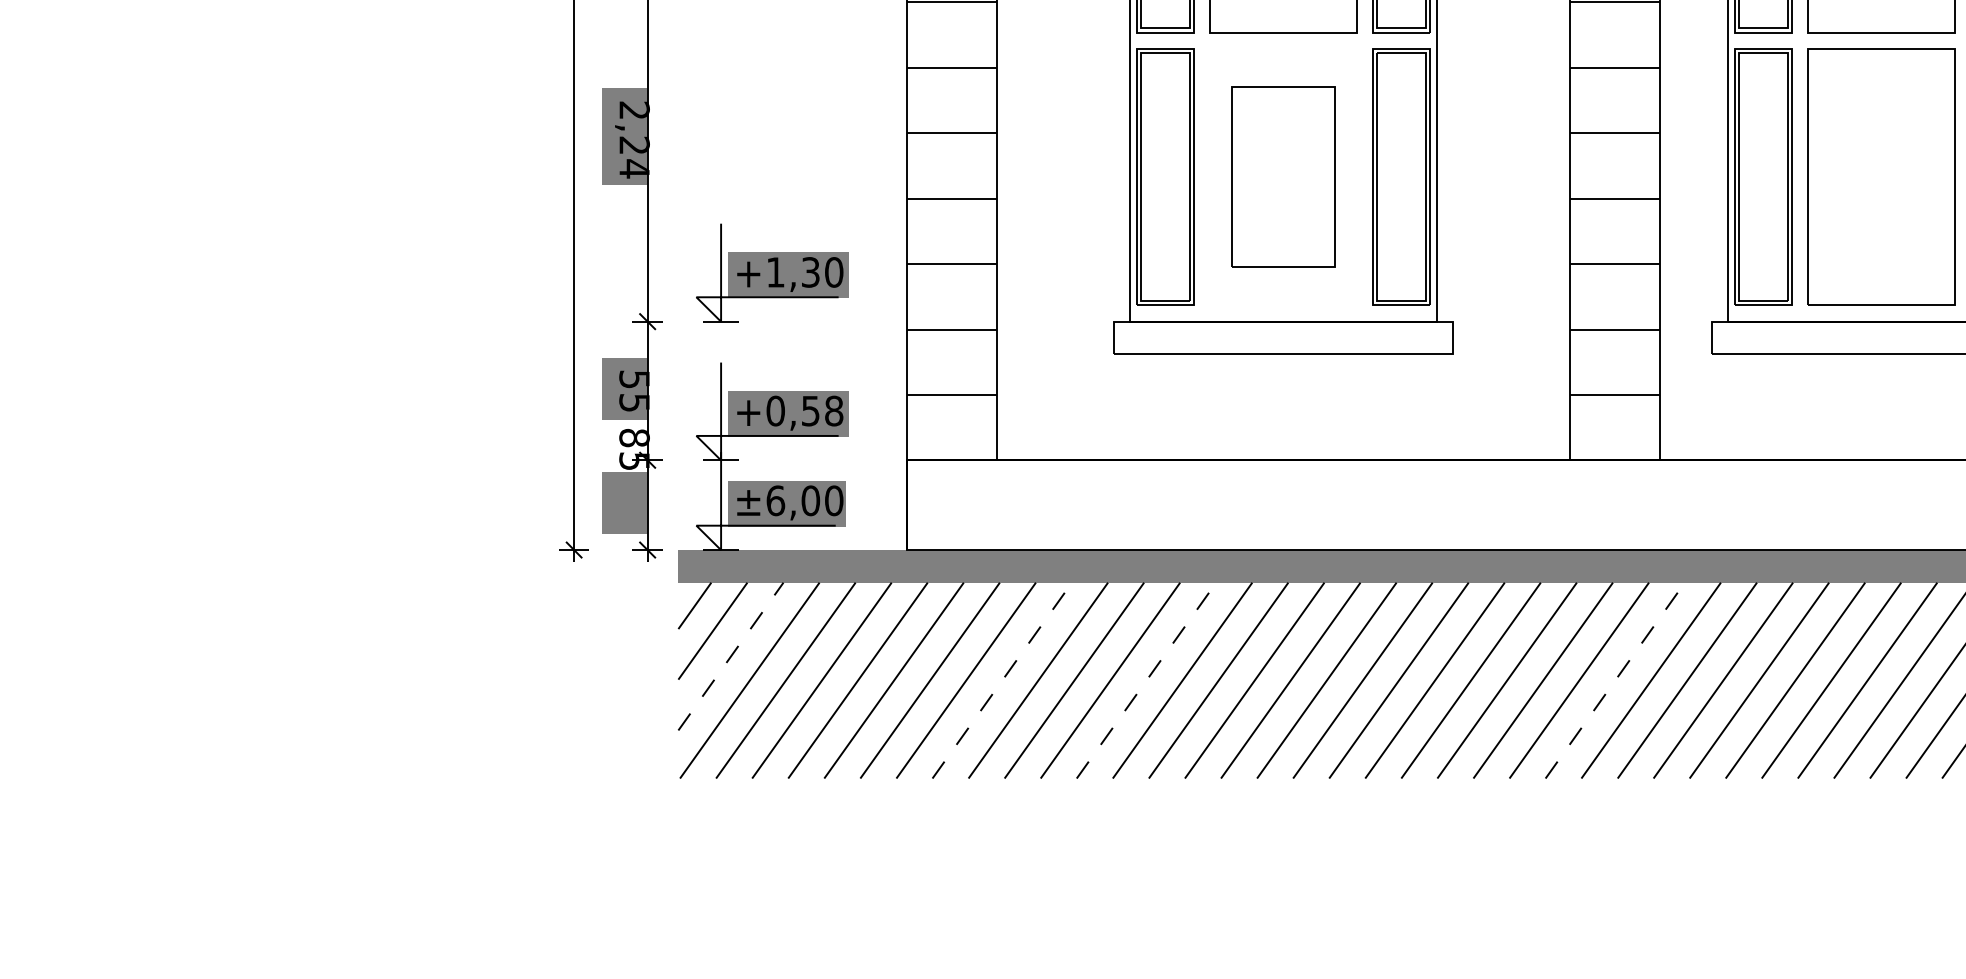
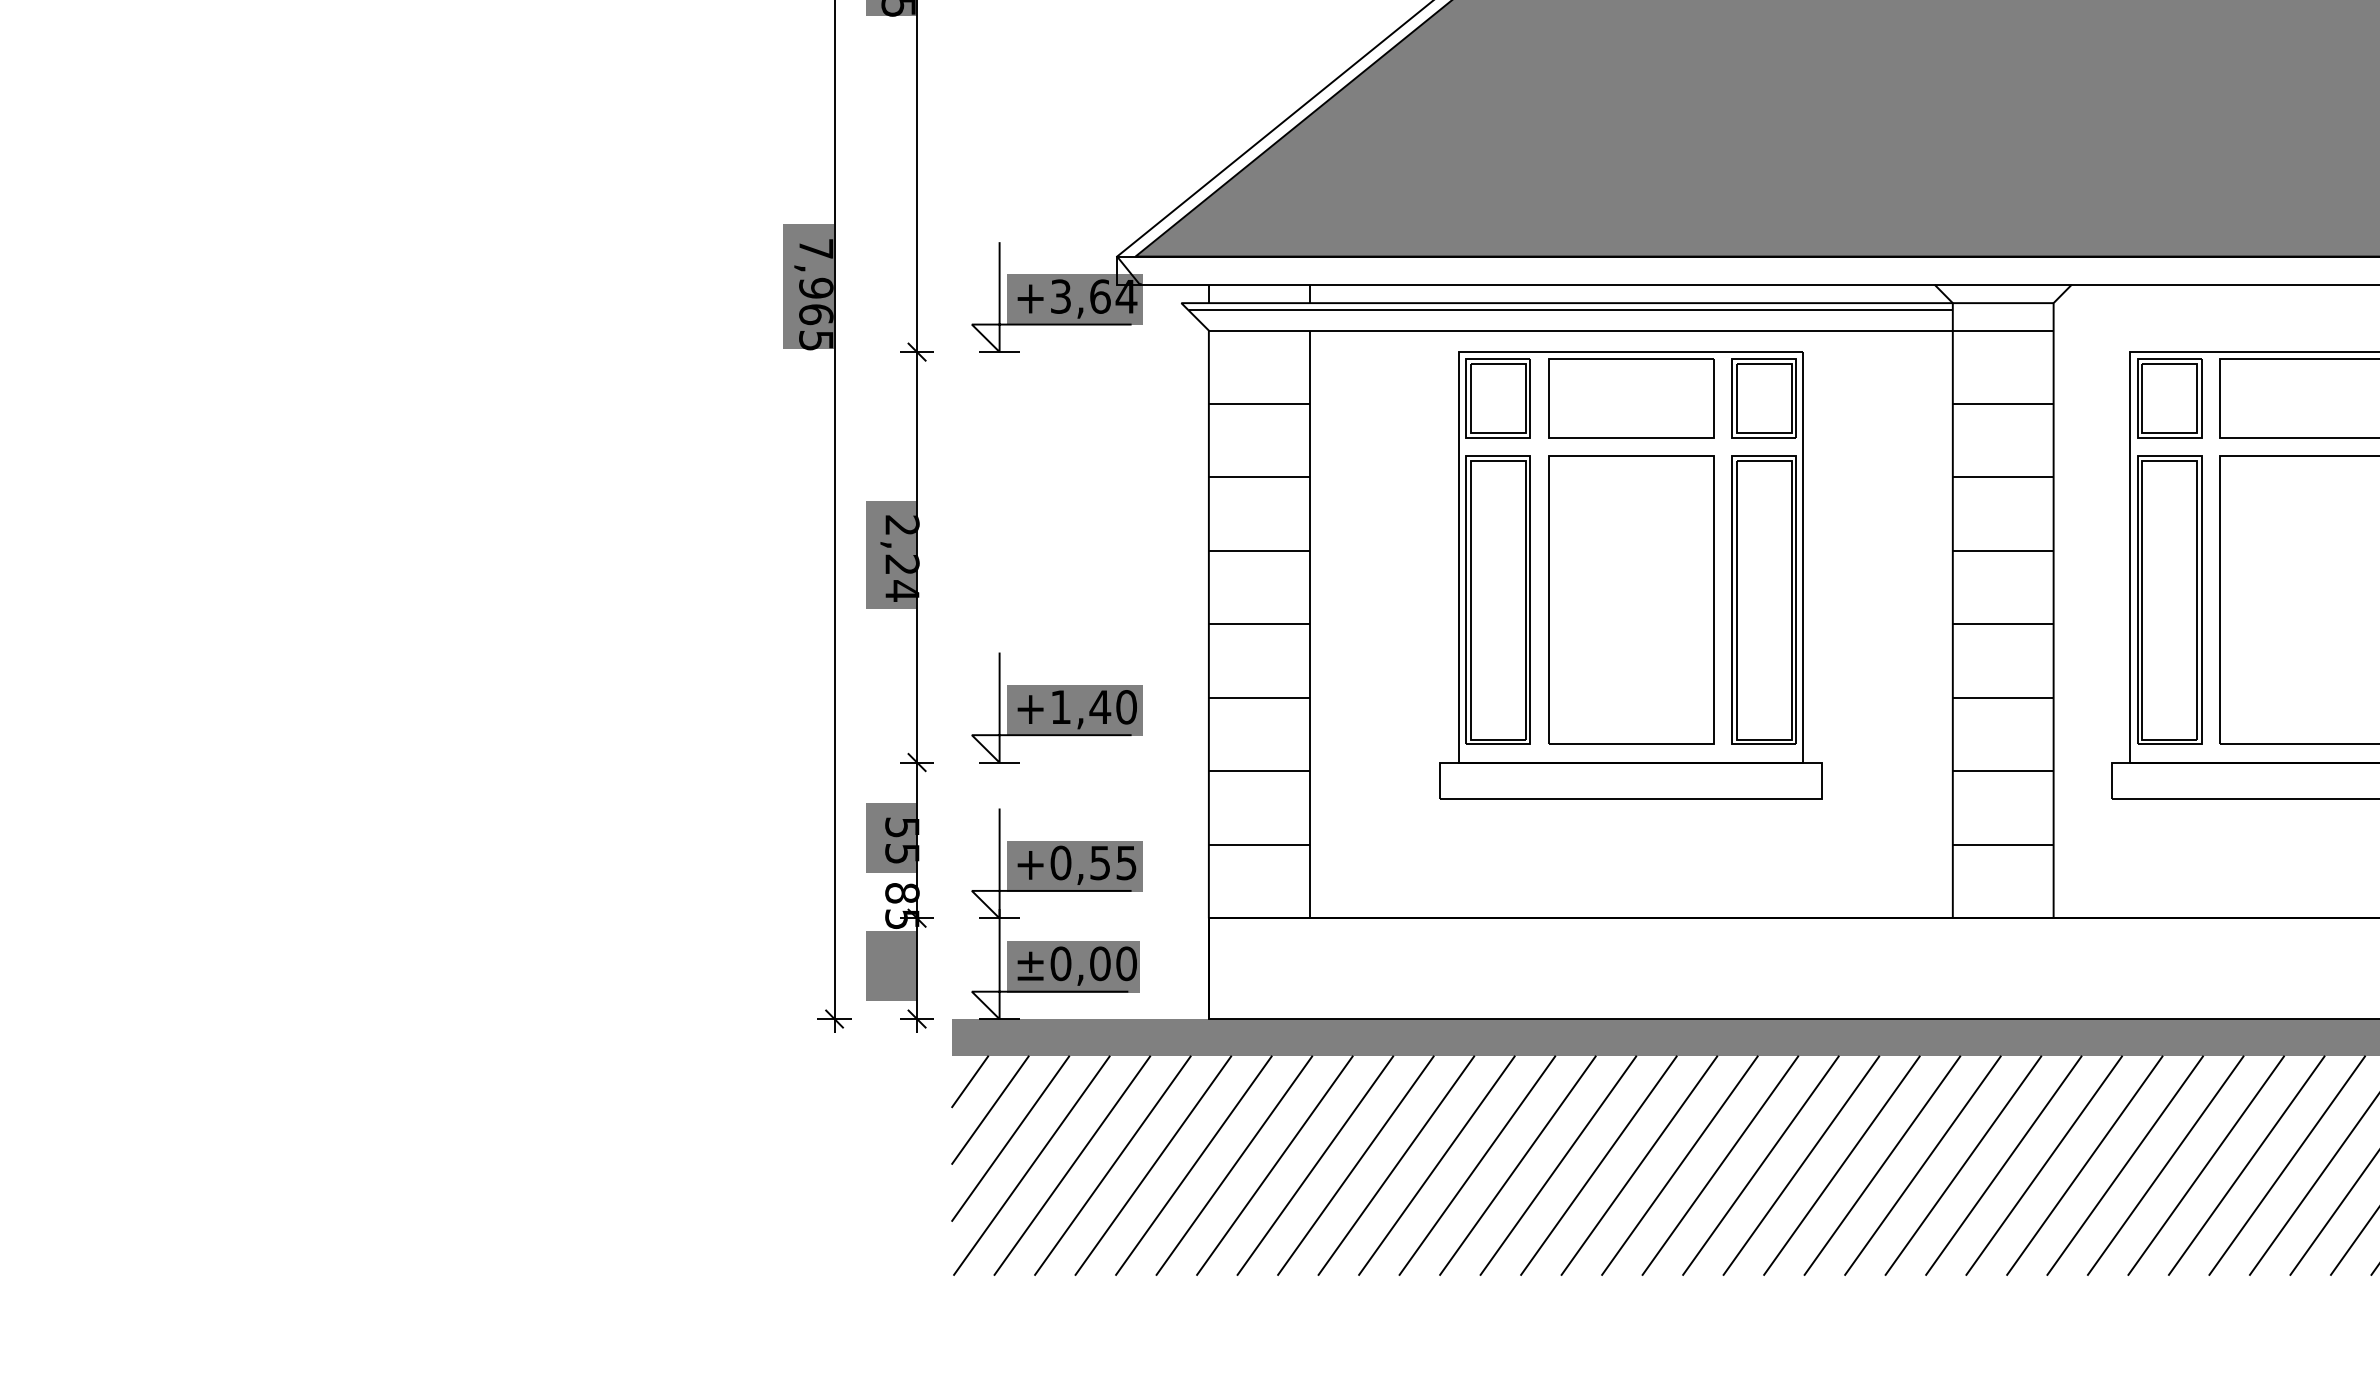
part: (1283, 176) -> (1631, 599), size x1.43
text: (810, 272) -> (1100, 707), +1,30 -> +1,40
text: (834, 410) -> (1126, 862), +0,58 -> +0,55
text: (775, 499) -> (1060, 962), ±6,00 -> ±0,00
line: (730, 656) -> (1010, 1138), dashed -> solid
line: (1002, 680) -> (1315, 1165), dashed -> solid
line: (1146, 680) -> (1477, 1165), dashed -> solid
line: (1614, 680) -> (2003, 1165), dashed -> solid

